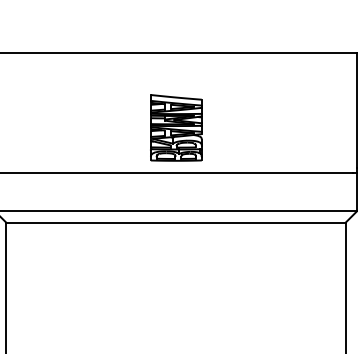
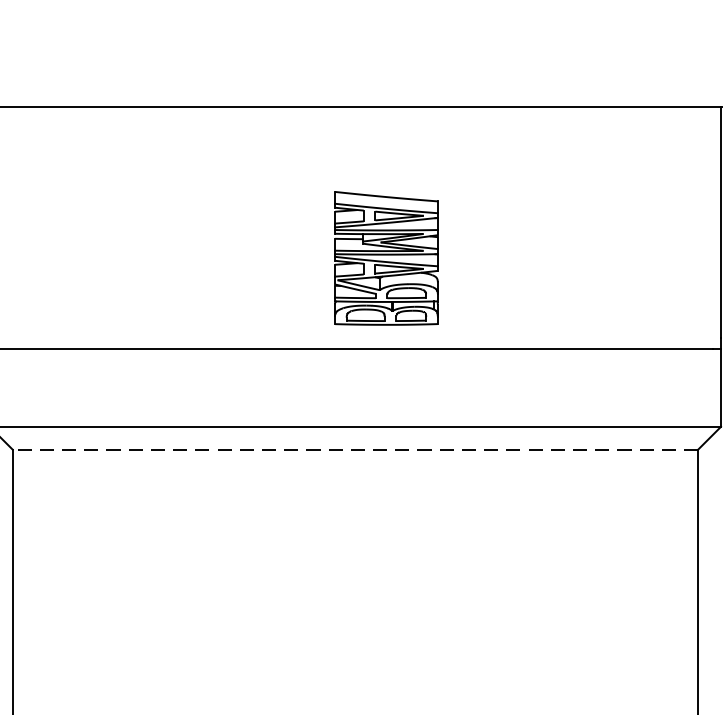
part: (176, 127) -> (386, 257), moved
line: (176, 222) -> (356, 449), solid -> dashed

